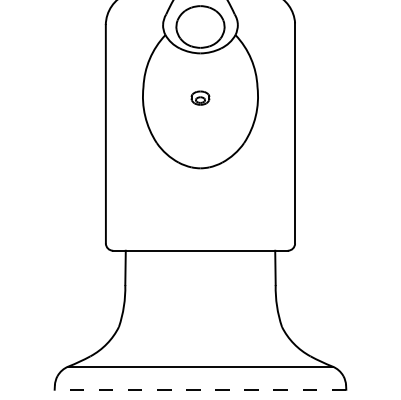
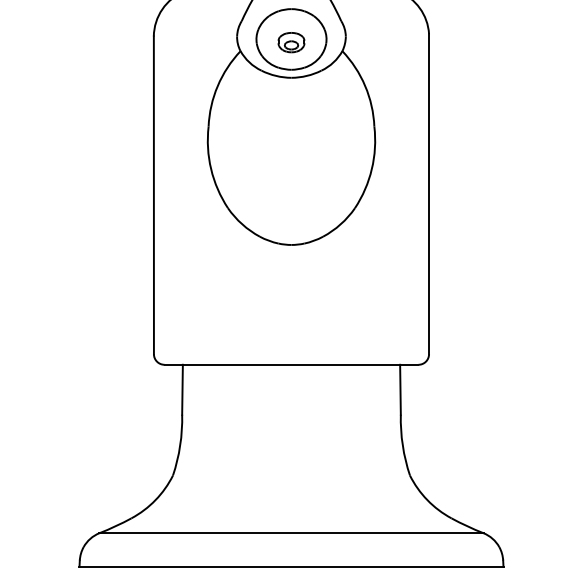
part: (200, 97) -> (291, 41), moved
line: (200, 389) -> (291, 566), dashed -> solid

